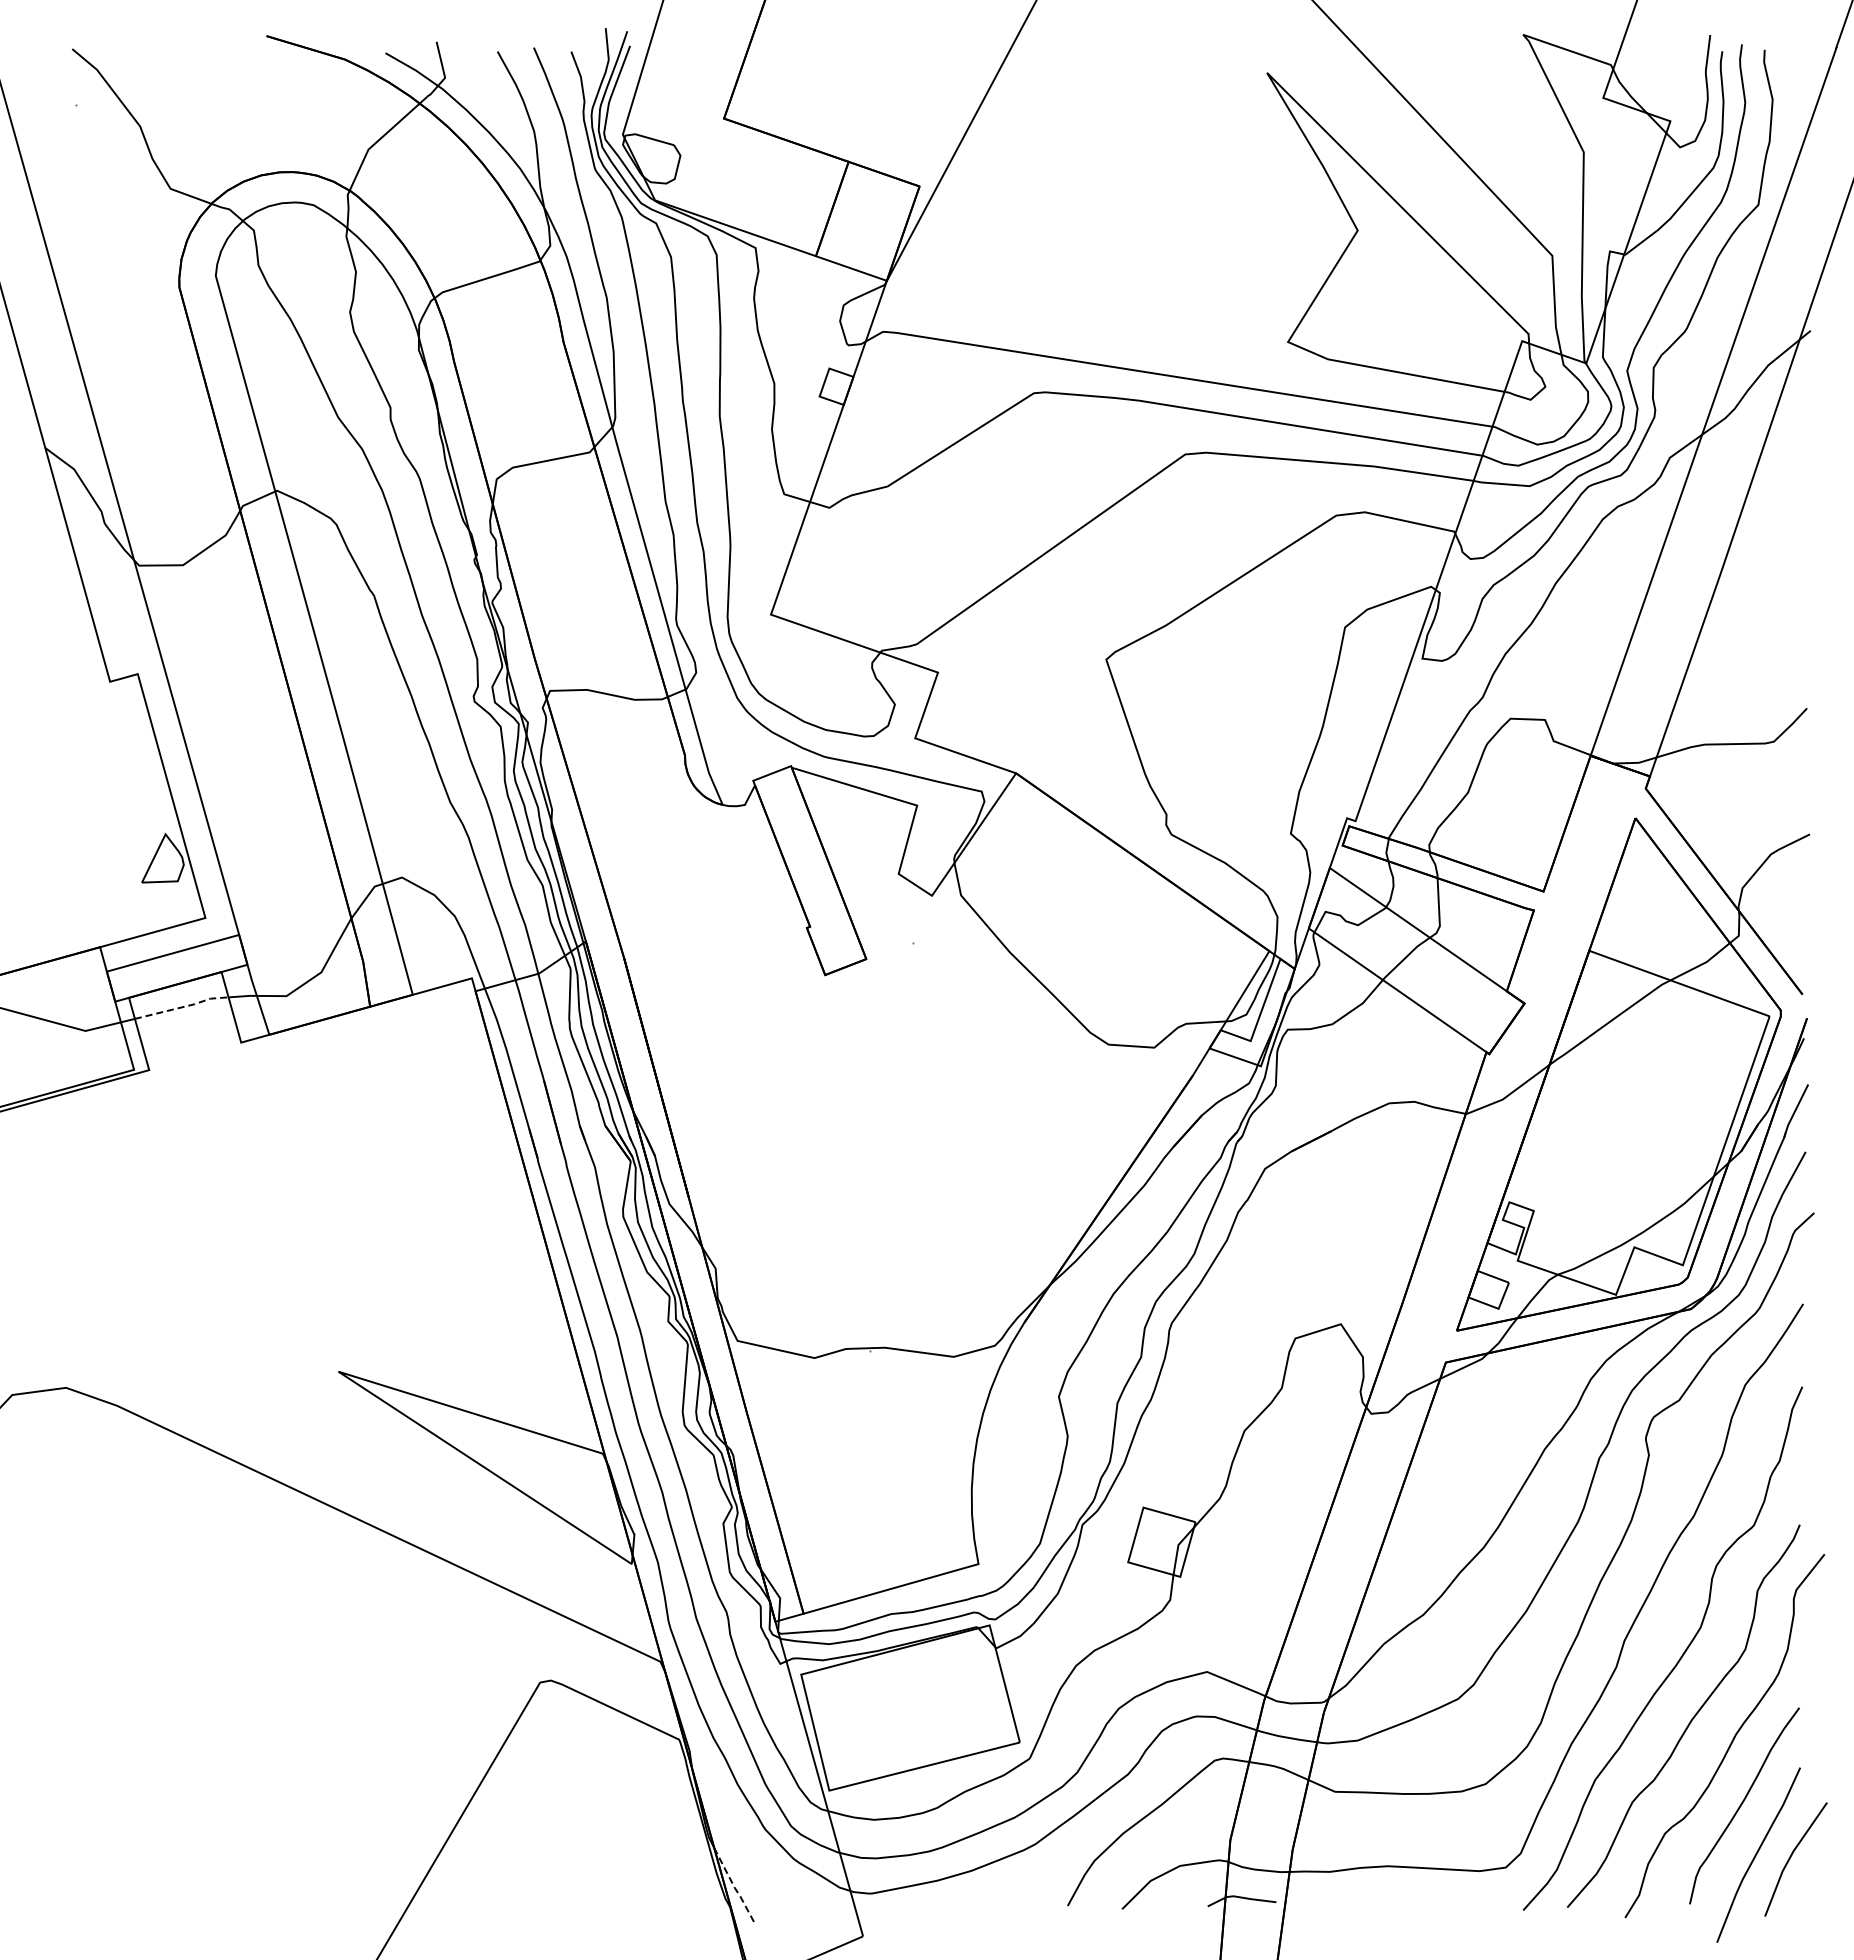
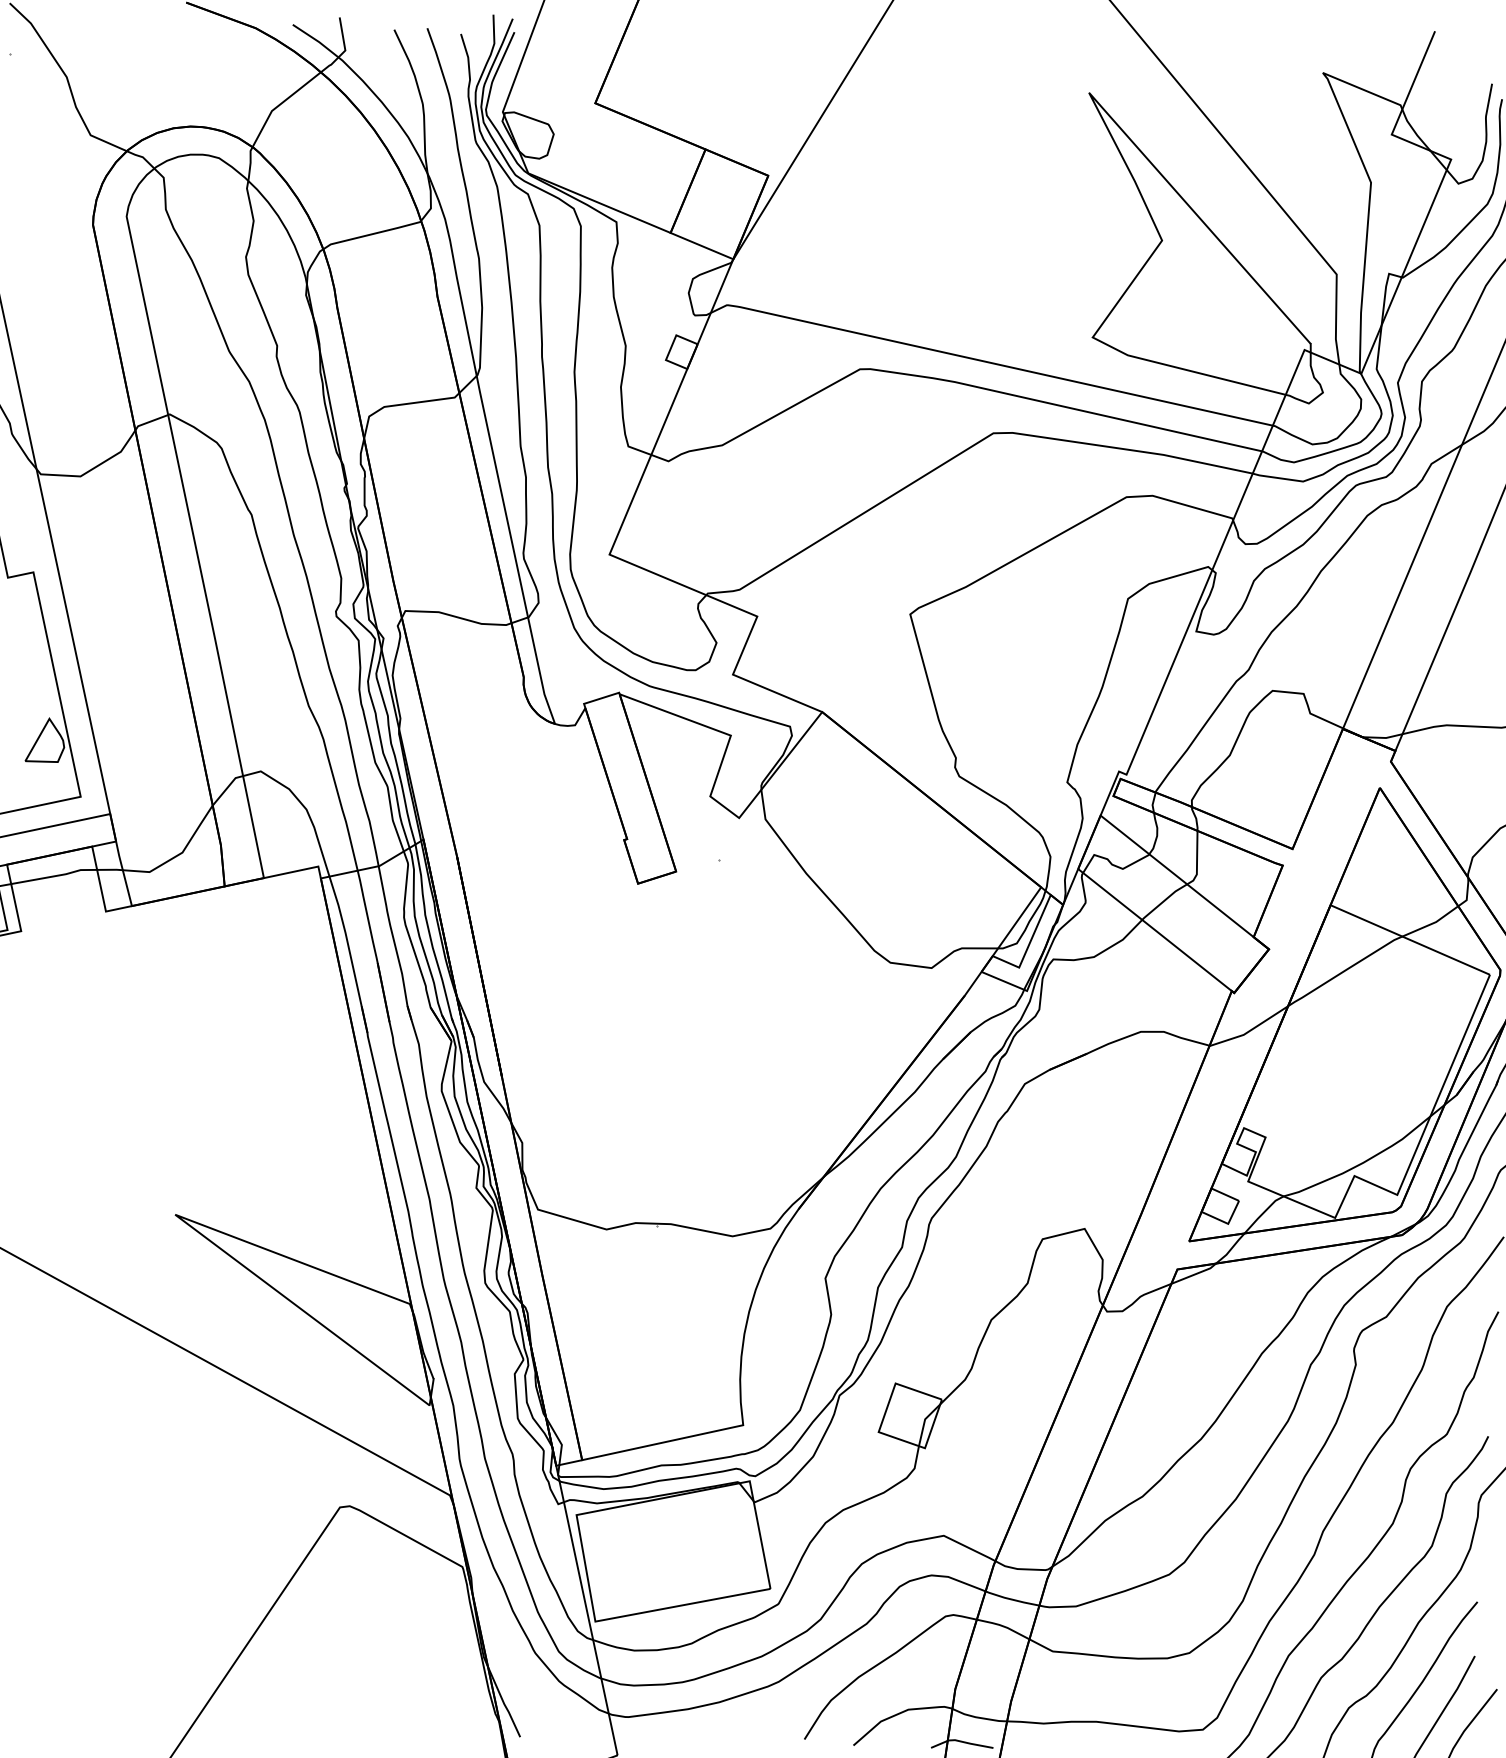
line: (183, 1007) -> (55, 876), dashed -> solid
line: (734, 1887) -> (504, 1703), dashed -> solid

